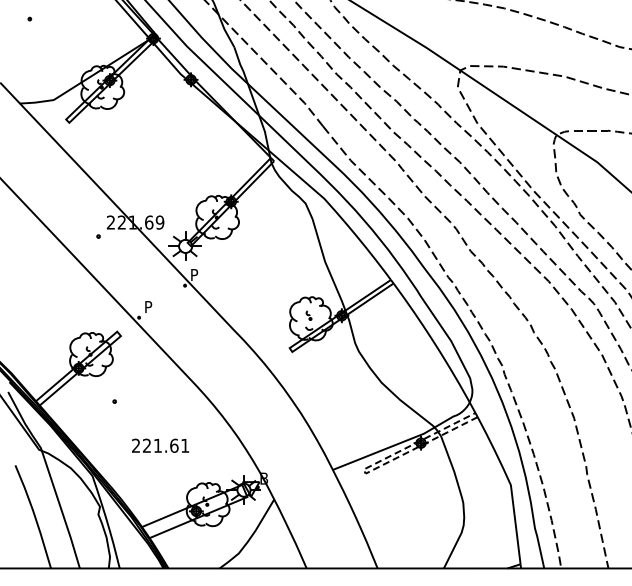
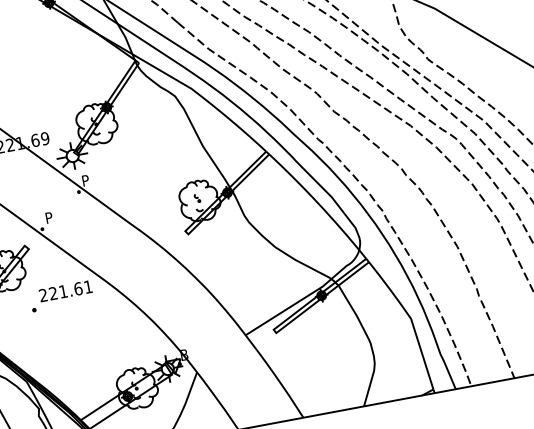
text: (160, 445) -> (65, 290), moved
line: (364, 471) -> (274, 331), dashed -> solid

